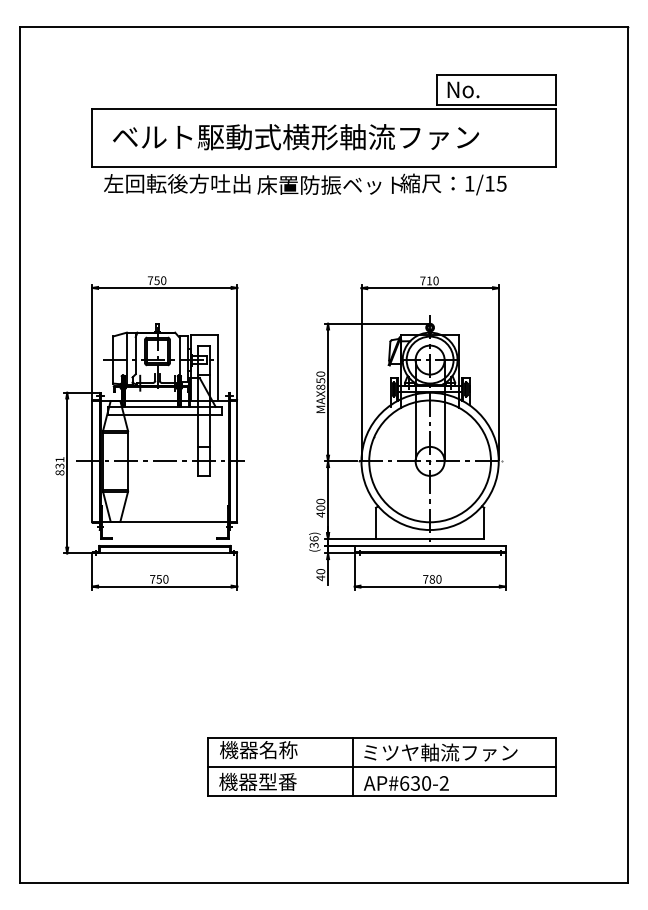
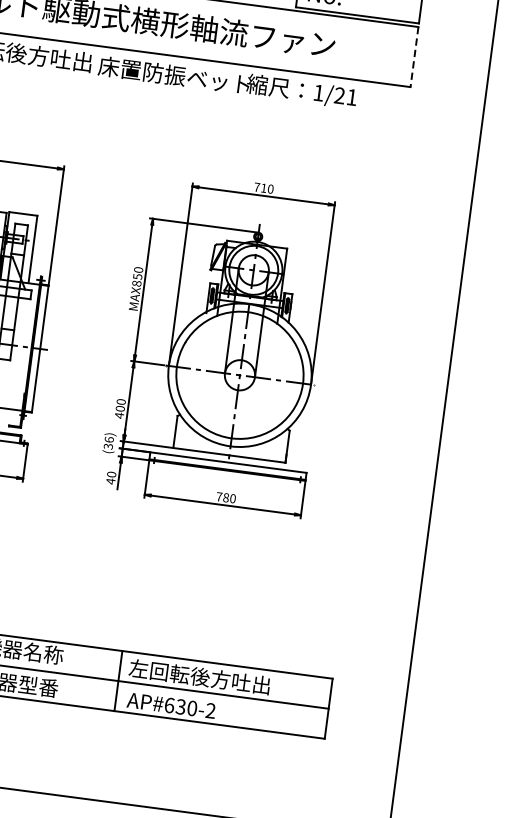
line: (555, 137) -> (414, 56), solid -> dashed
text: (495, 183) -> (345, 96), 1/15 -> 1/21
text: (439, 752) -> (209, 678), ミツヤ軸流ファン -> 左回転後方吐出

